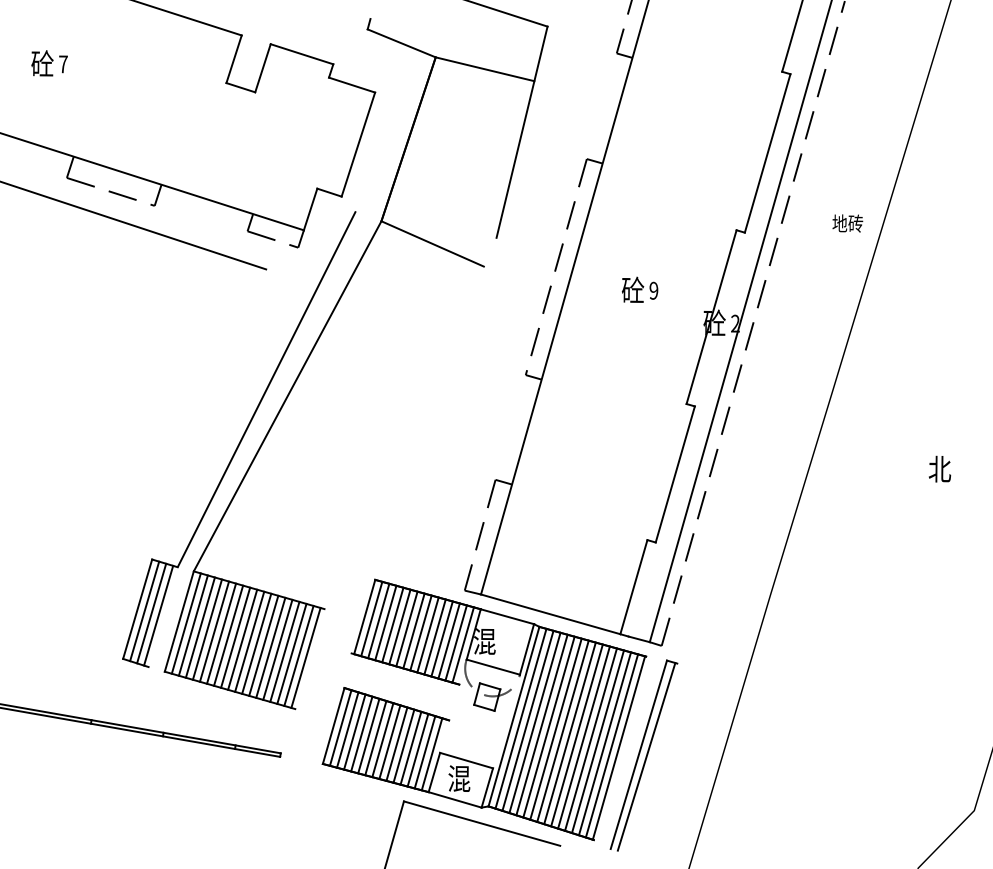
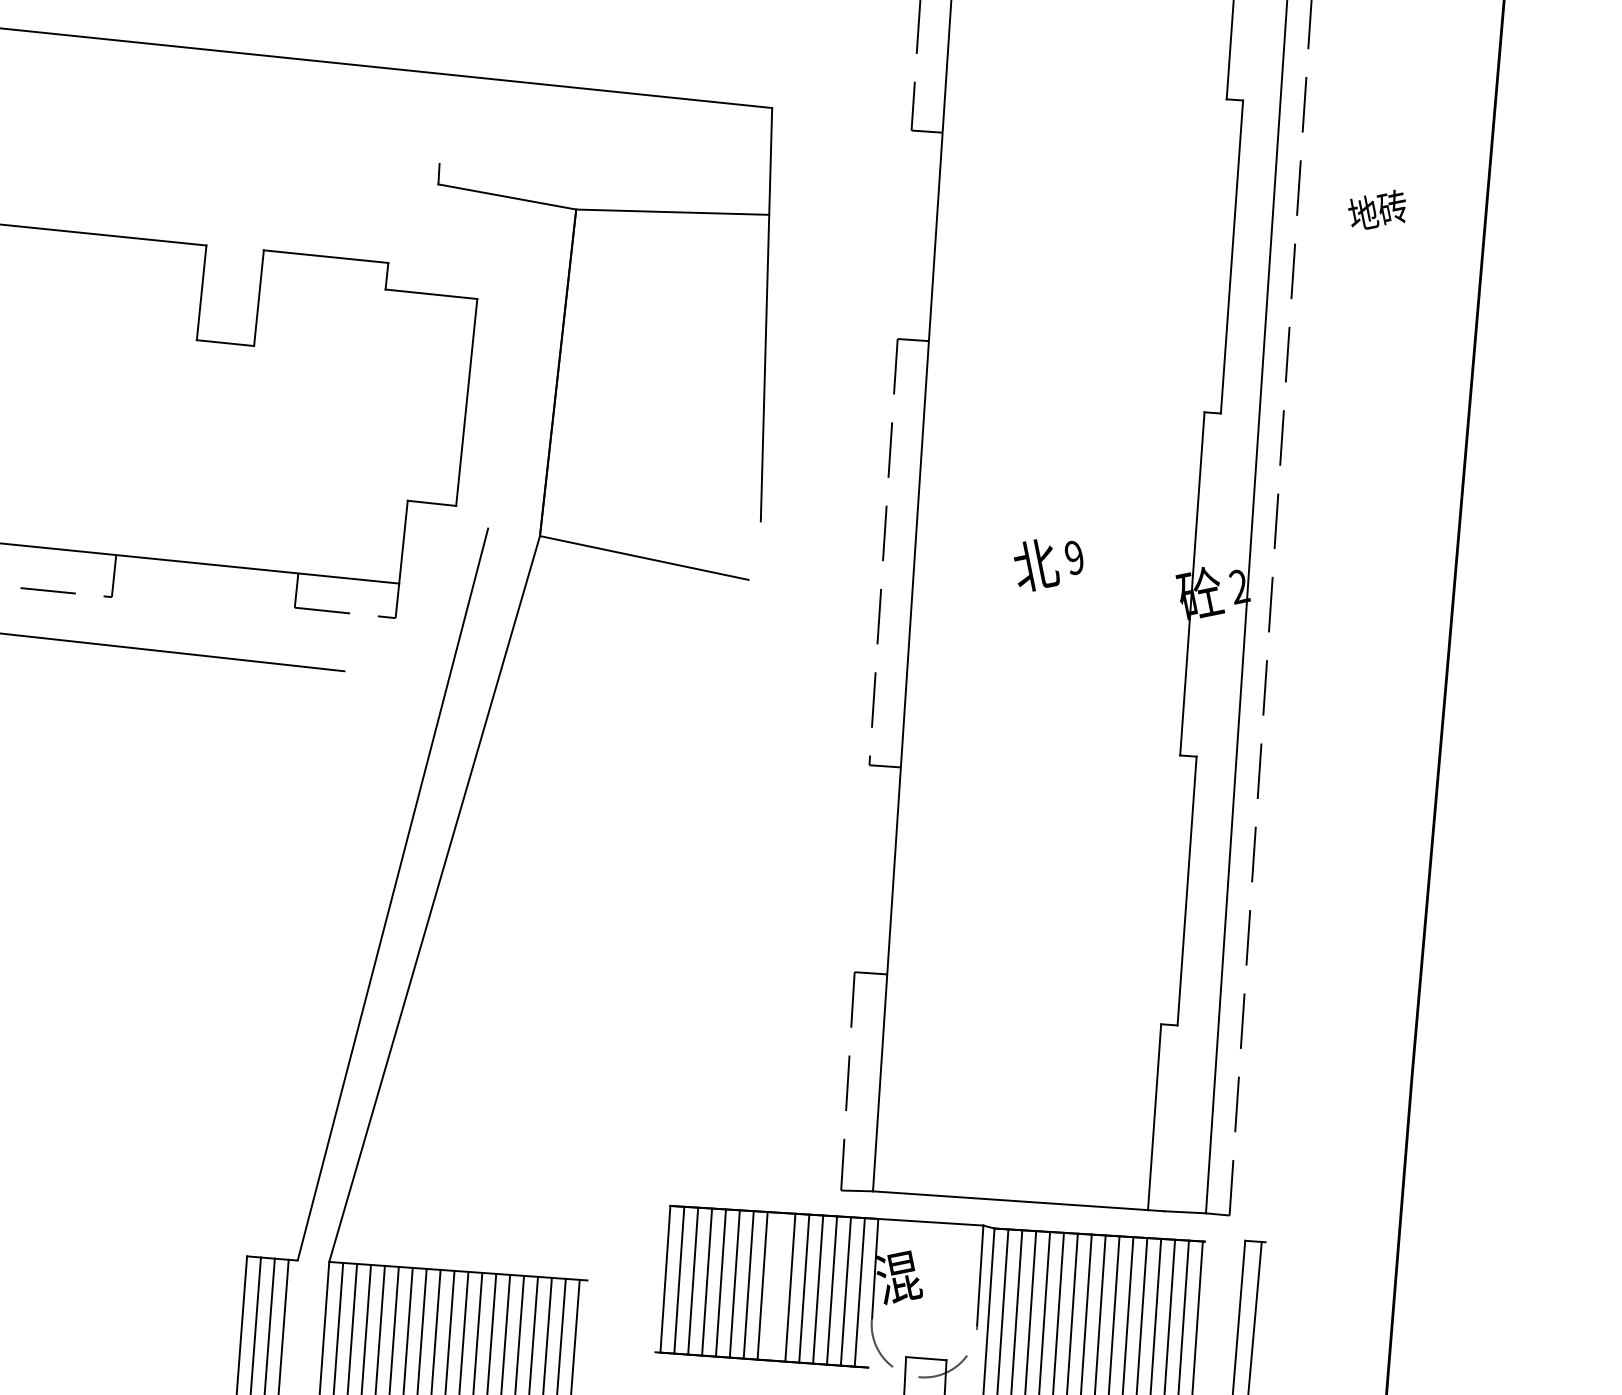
text: (847, 223) -> (1377, 210), moved
text: (632, 289) -> (1034, 563), 砼 -> 北
line: (420, 632) -> (775, 1286), removed
line: (492, 666) -> (922, 1320), removed

